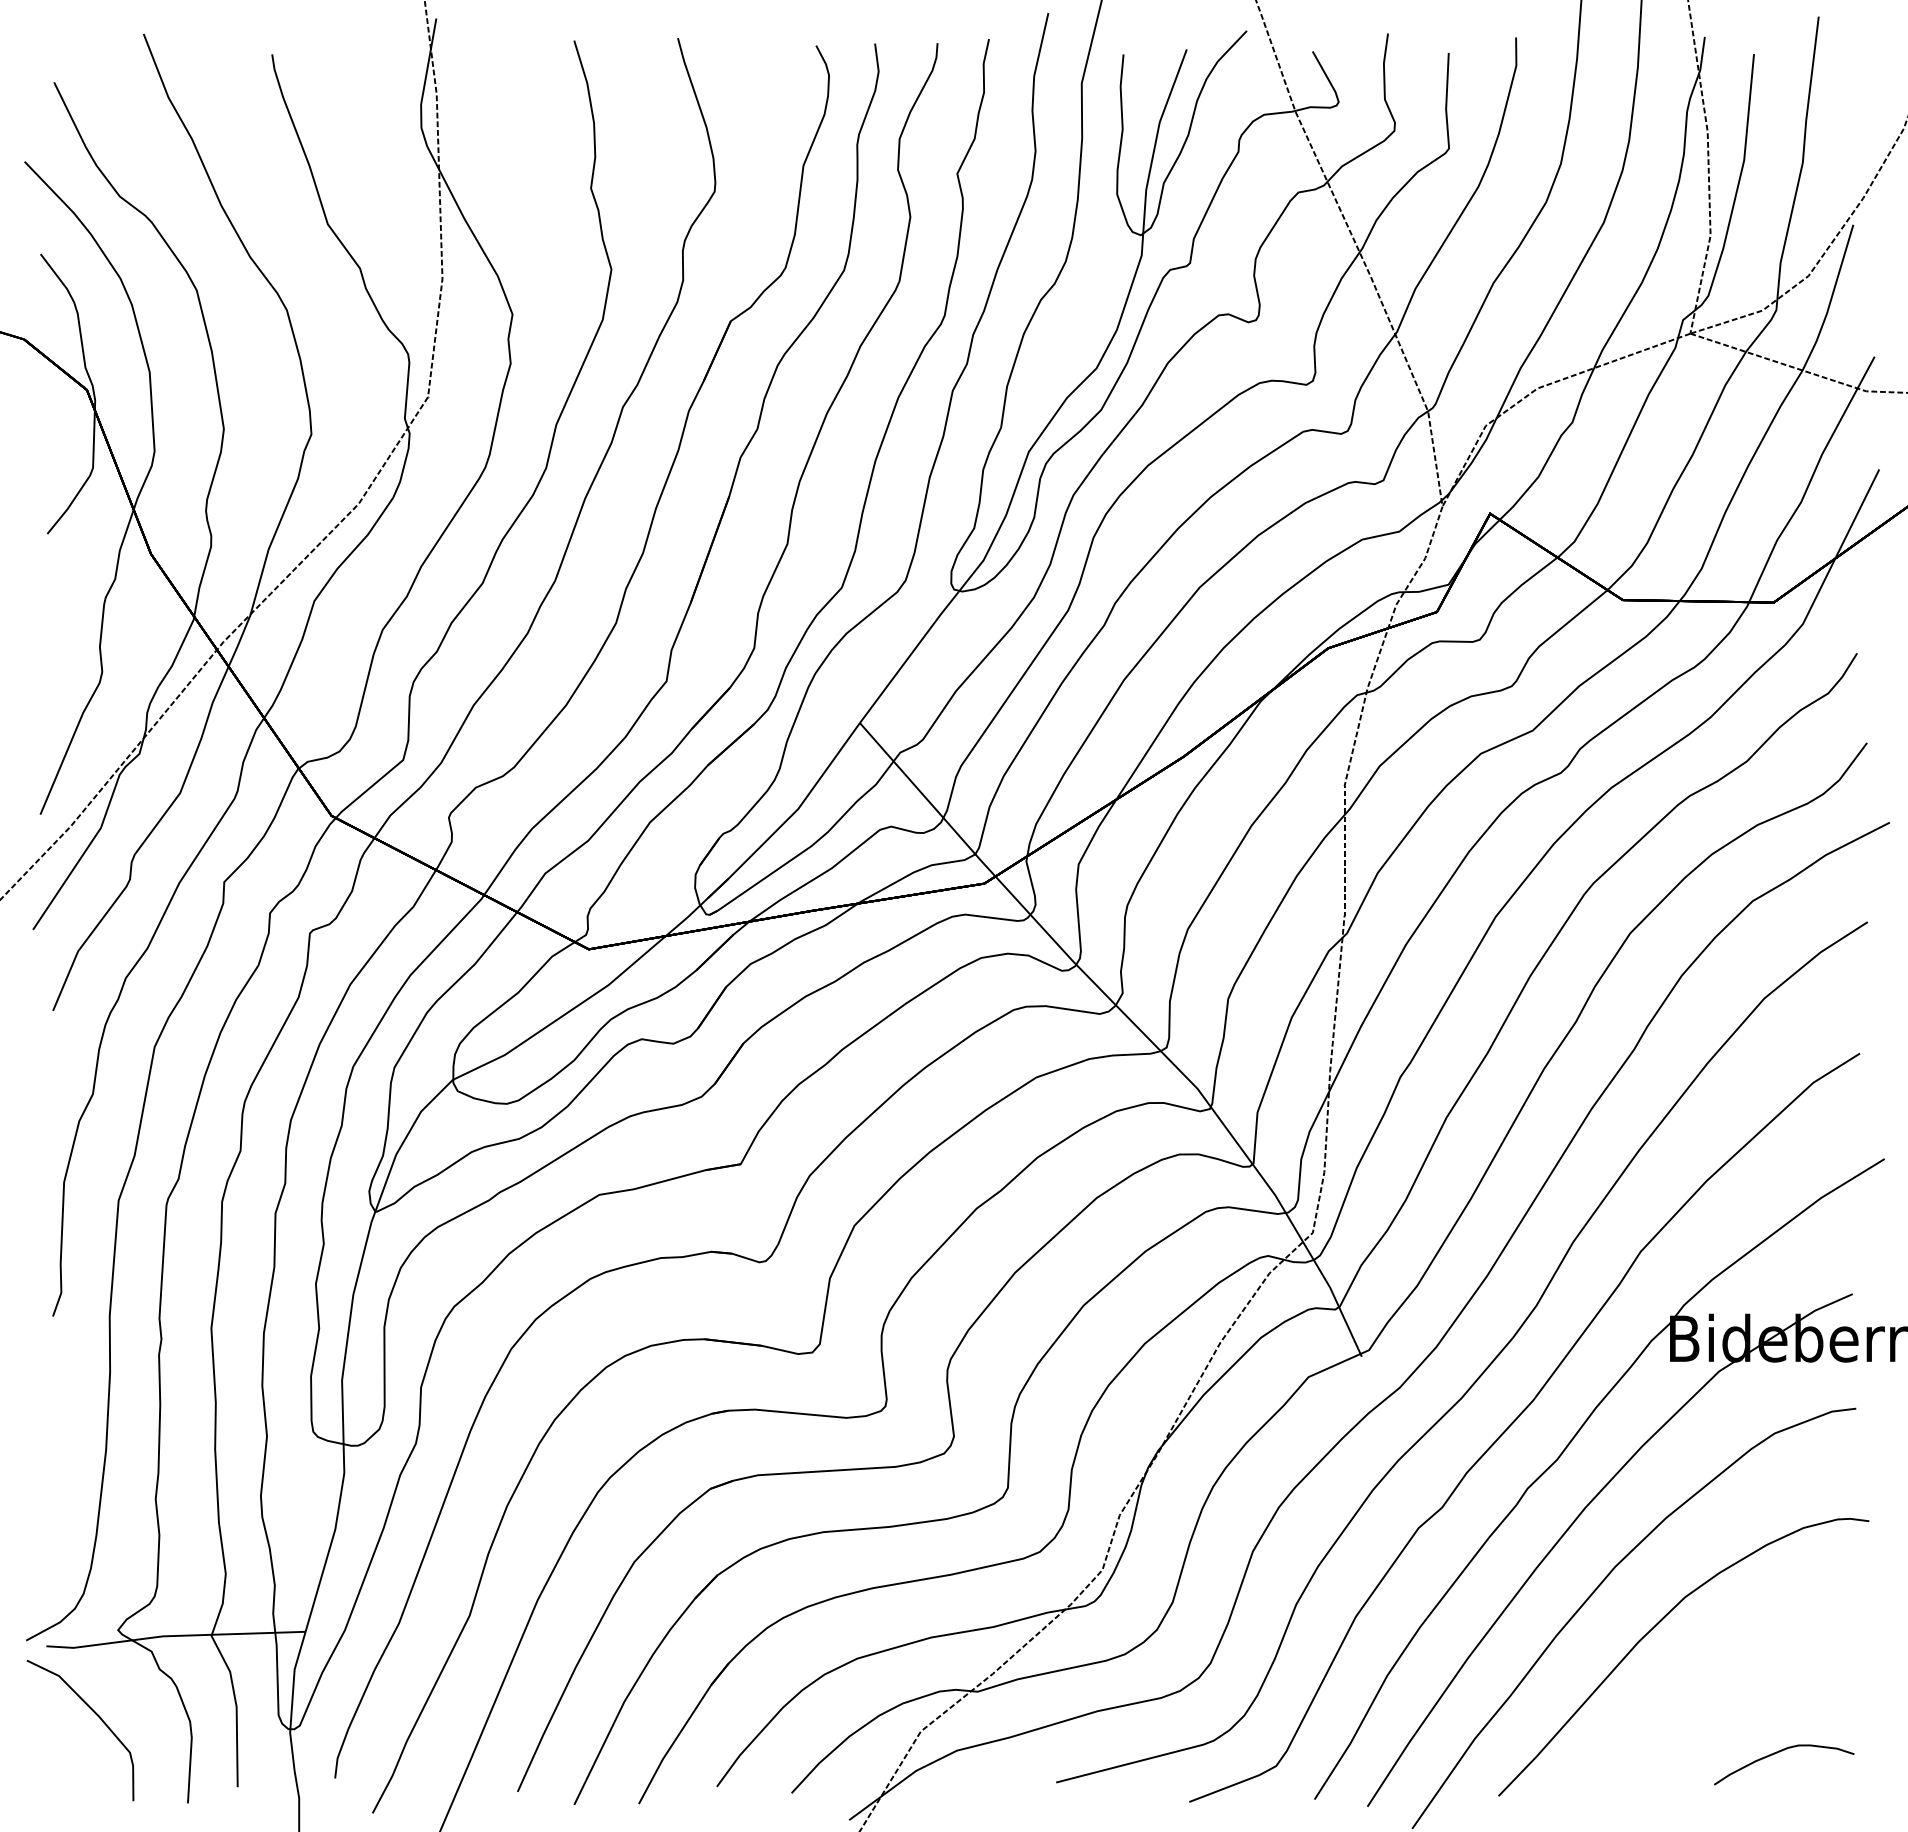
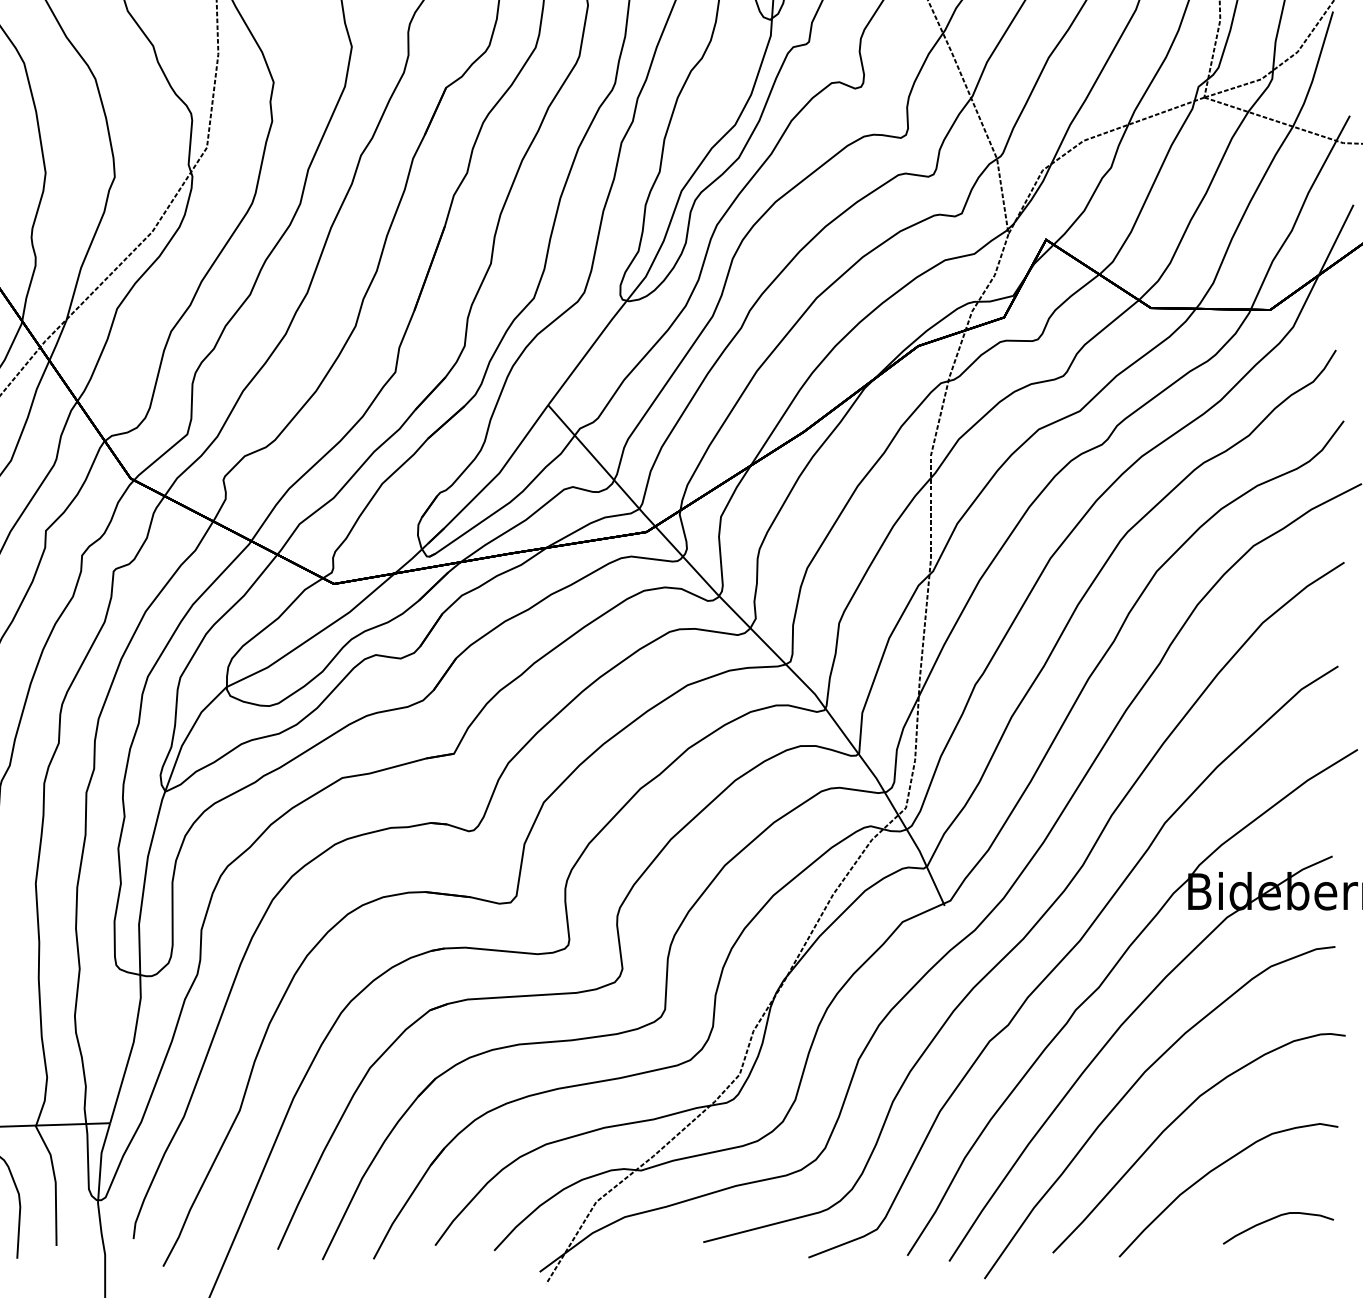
part: (1702, 1691) -> (1213, 1170), added

